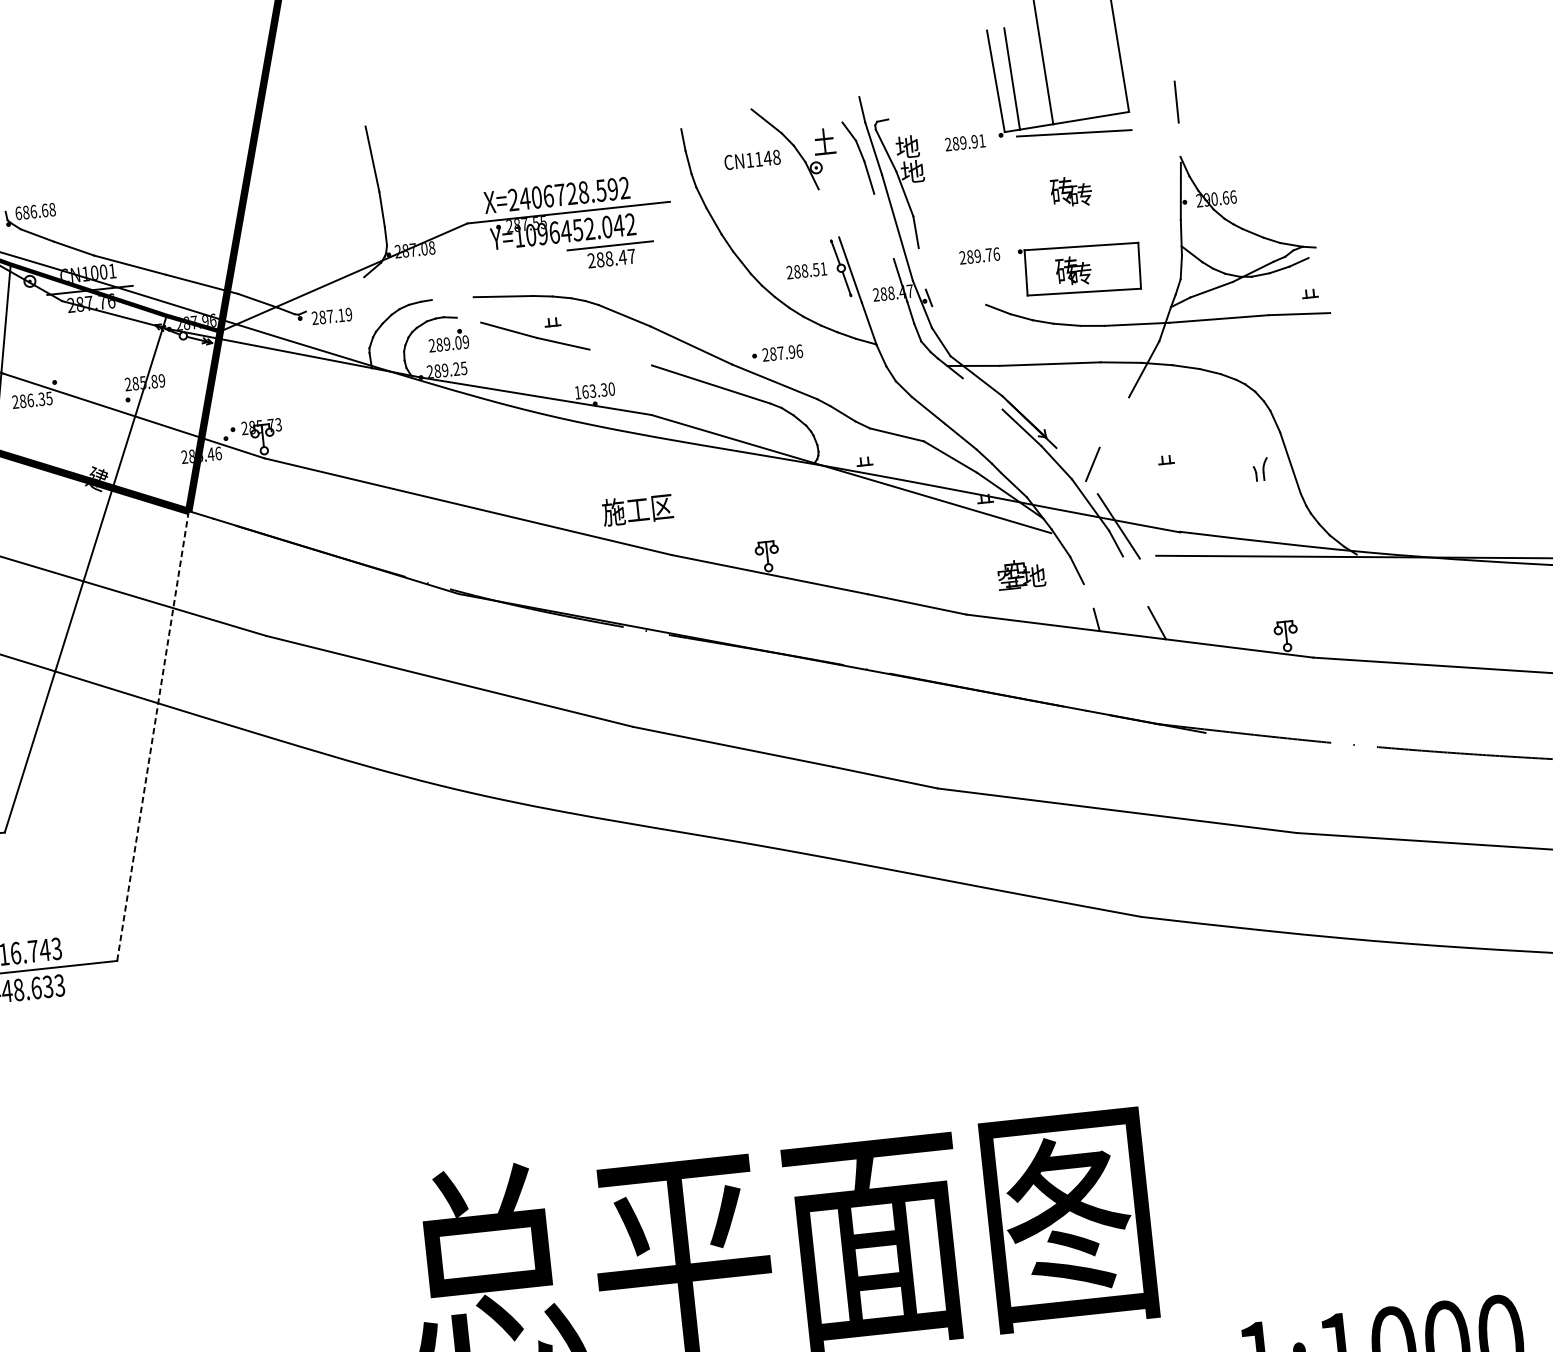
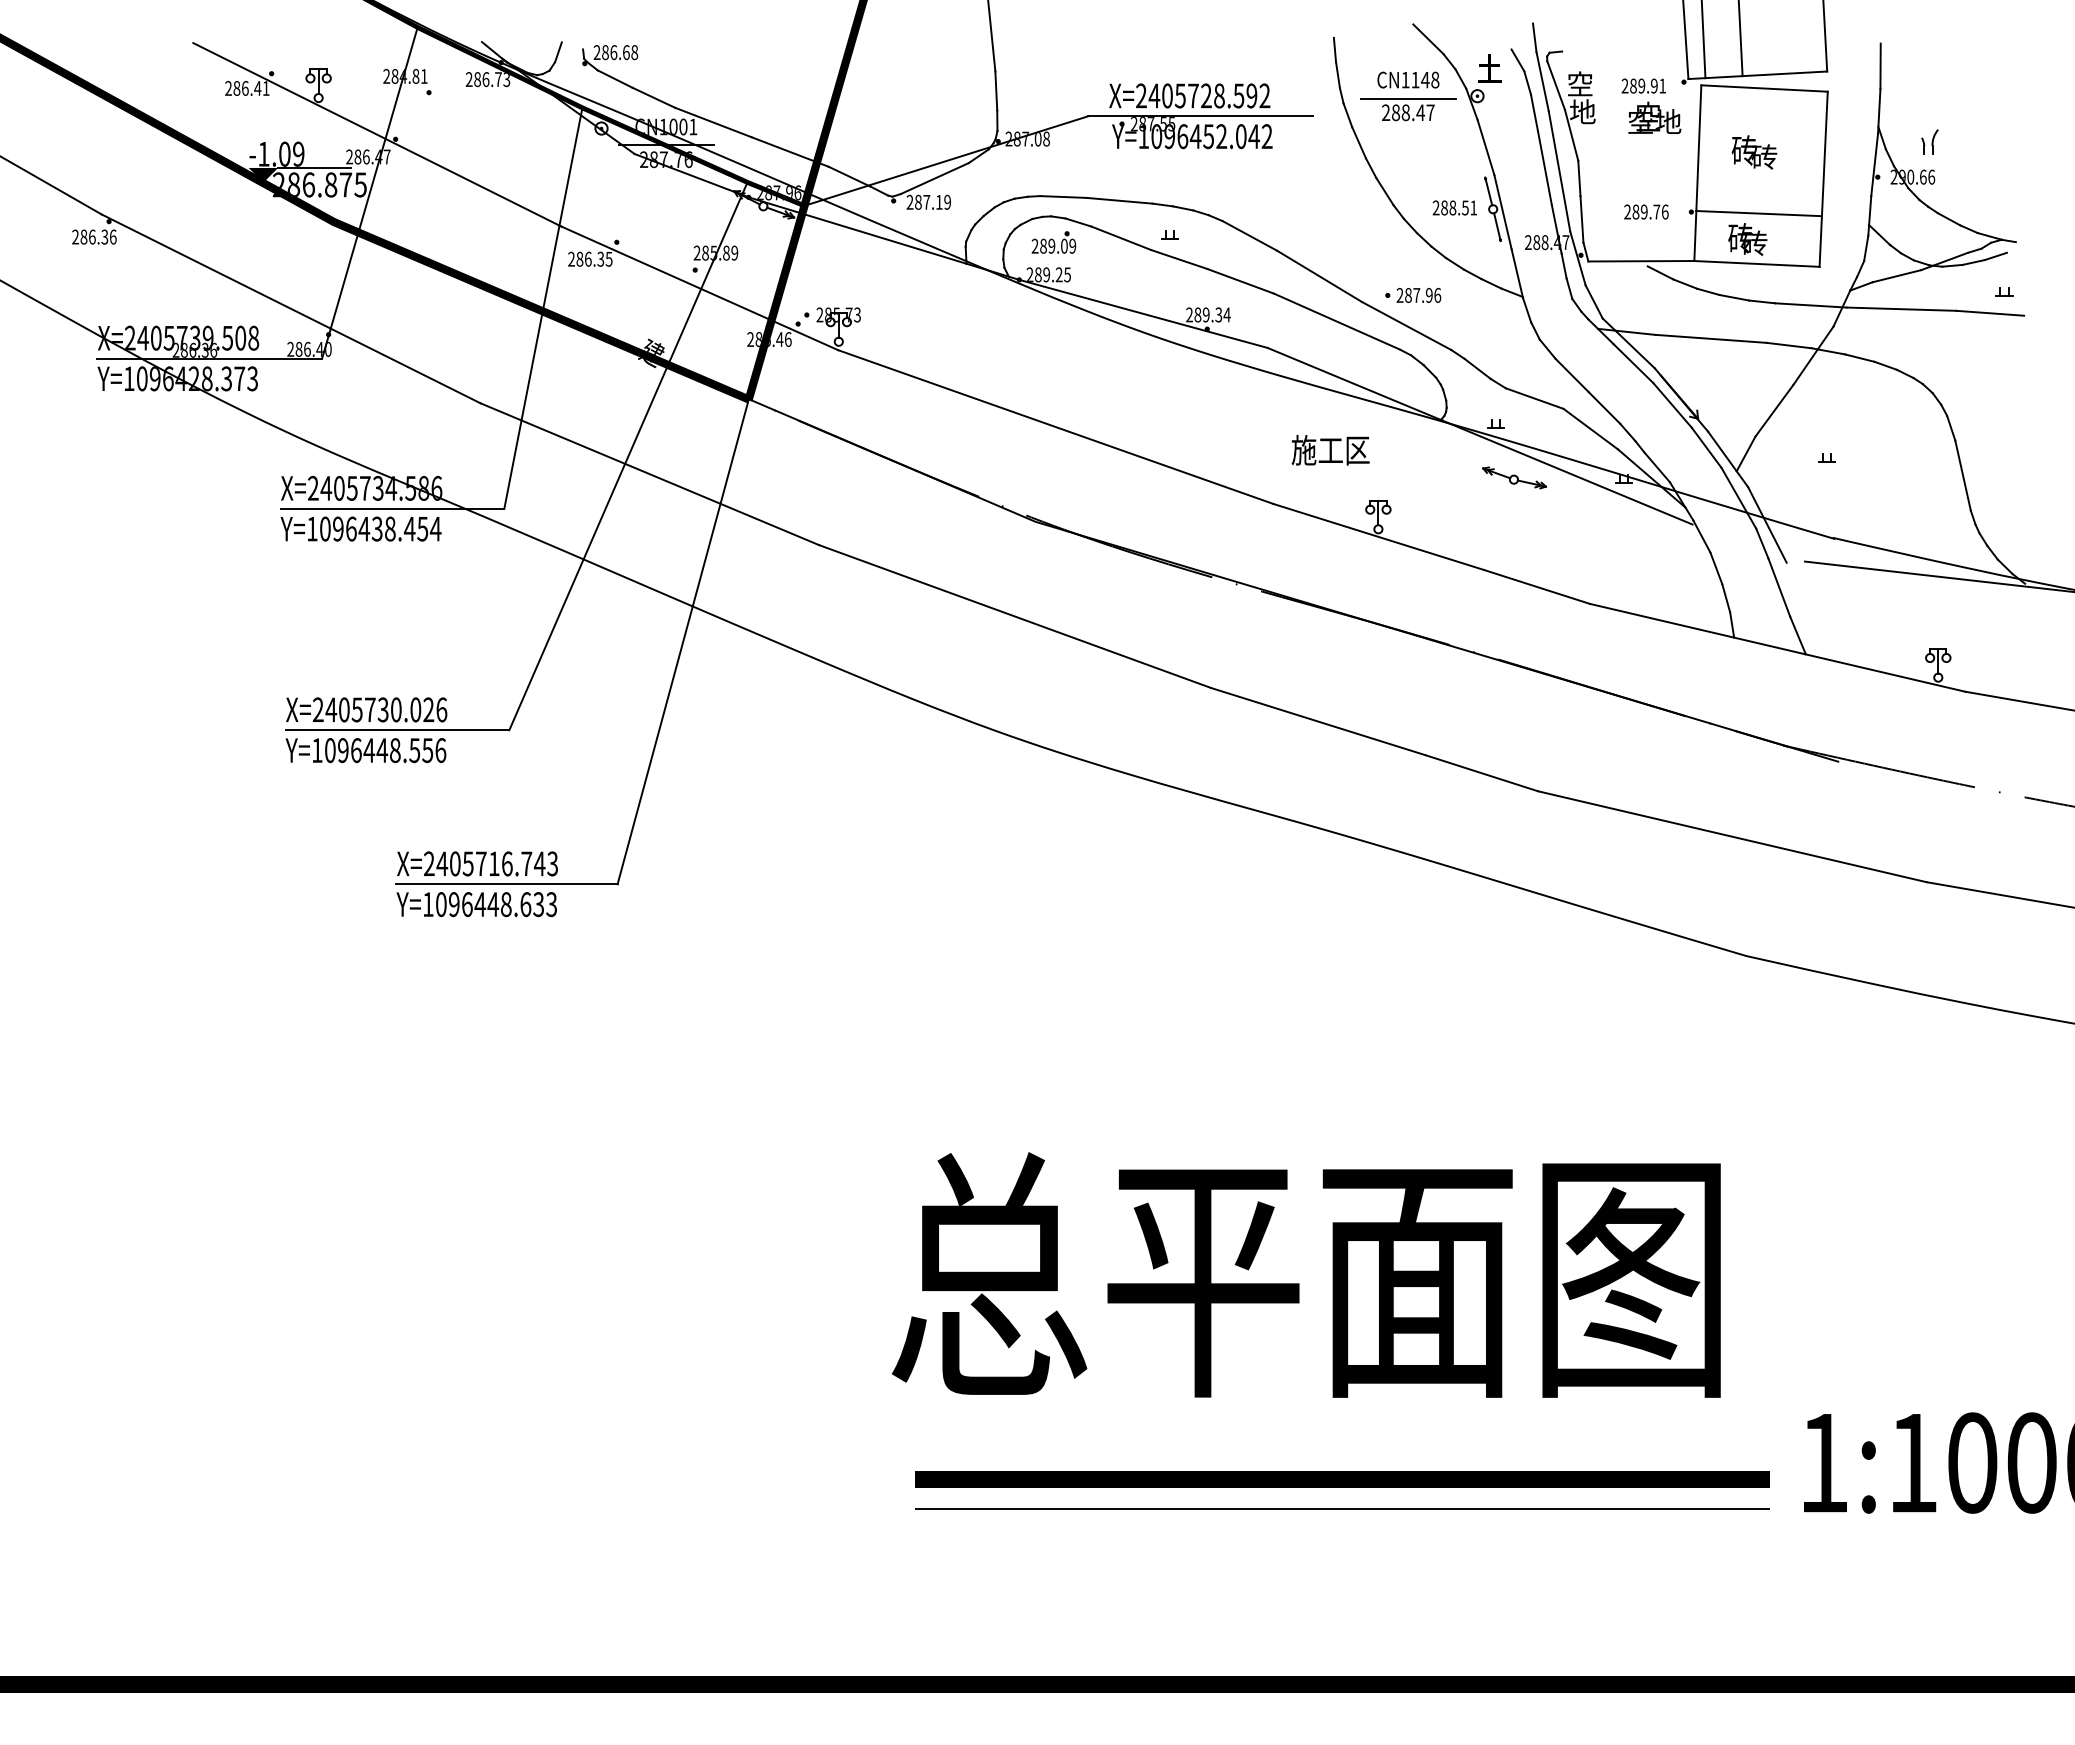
line: (1180, 142) -> (1879, 111), added
text: (907, 146) -> (1579, 83), 地 -> 空
line: (1134, 186) -> (1824, 153), added
line: (1020, 193) -> (1698, 148), added
text: (547, 195) -> (1179, 95), X=2406728.592 -> X=2405728.592
text: (18, 213) -> (596, 52), 686.68 -> 286.68
line: (828, 213) -> (1485, 147), added
line: (883, 226) -> (1544, 168), added
part: (611, 255) -> (1408, 109), moved
line: (921, 268) -> (1581, 219), added
line: (334, 294) -> (934, 178), added
line: (452, 298) -> (1063, 196), added
line: (980, 301) -> (1641, 261), added
line: (468, 320) -> (1078, 222), added
line: (620, 357) -> (1240, 281), added
text: (594, 390) -> (1208, 314), 163.30 -> 289.34
line: (982, 393) -> (1633, 363), added
line: (1114, 422) -> (1774, 410), added
part: (1260, 468) -> (1929, 141), moved
line: (1077, 471) -> (1728, 459), added
part: (886, 507) -> (1514, 477), added
text: (637, 509) -> (1330, 449), moved
text: (1021, 573) -> (1654, 117), moved
line: (1135, 581) -> (1779, 587), added
line: (1089, 596) -> (1726, 598), added
line: (153, 736) -> (683, 642), dashed -> solid

